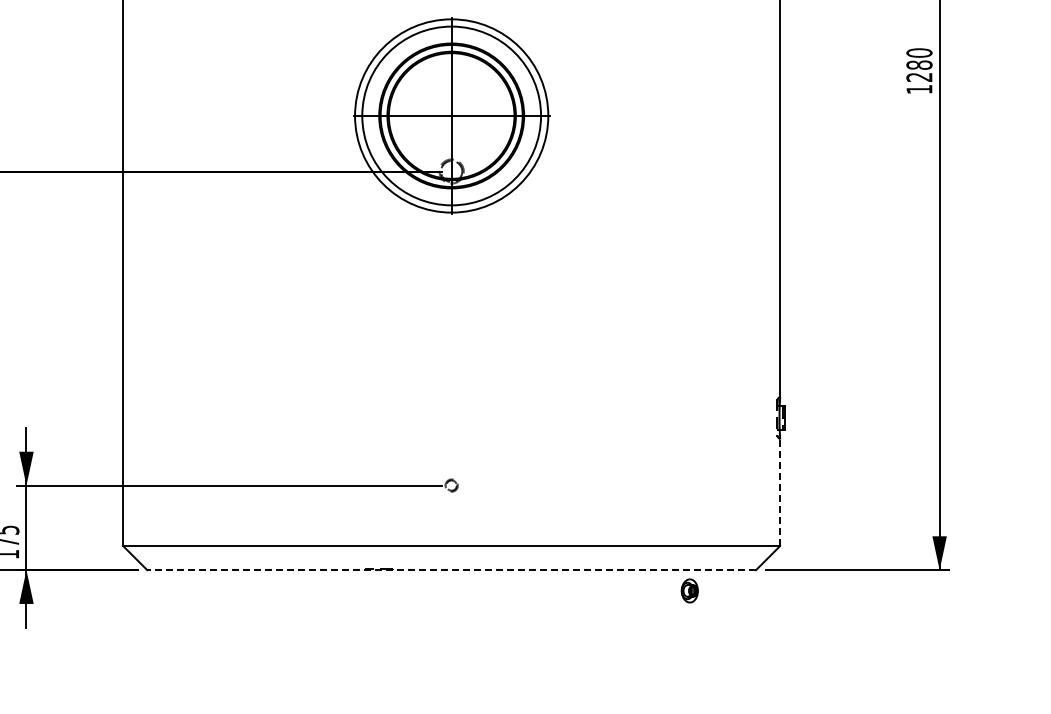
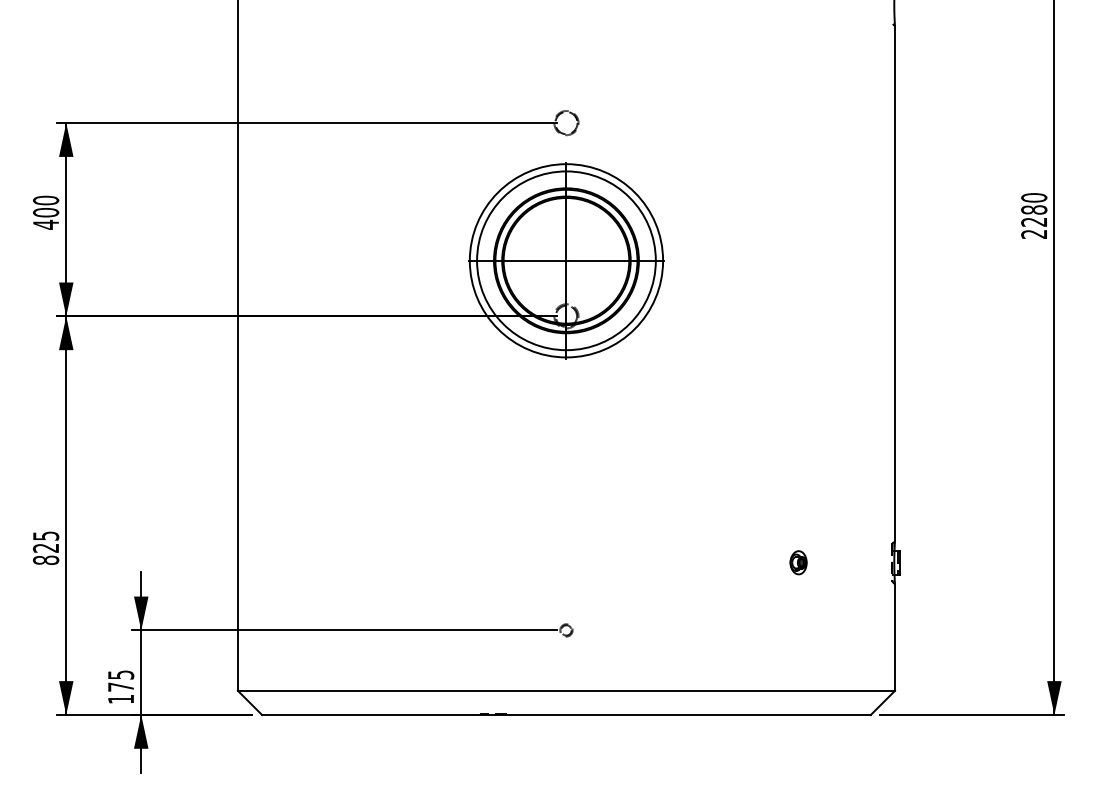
text: (918, 89) -> (1033, 234), 1280 -> 2280
line: (780, 492) -> (895, 637), dashed -> solid
line: (450, 569) -> (565, 714), dashed -> solid
part: (689, 590) -> (798, 562), moved

